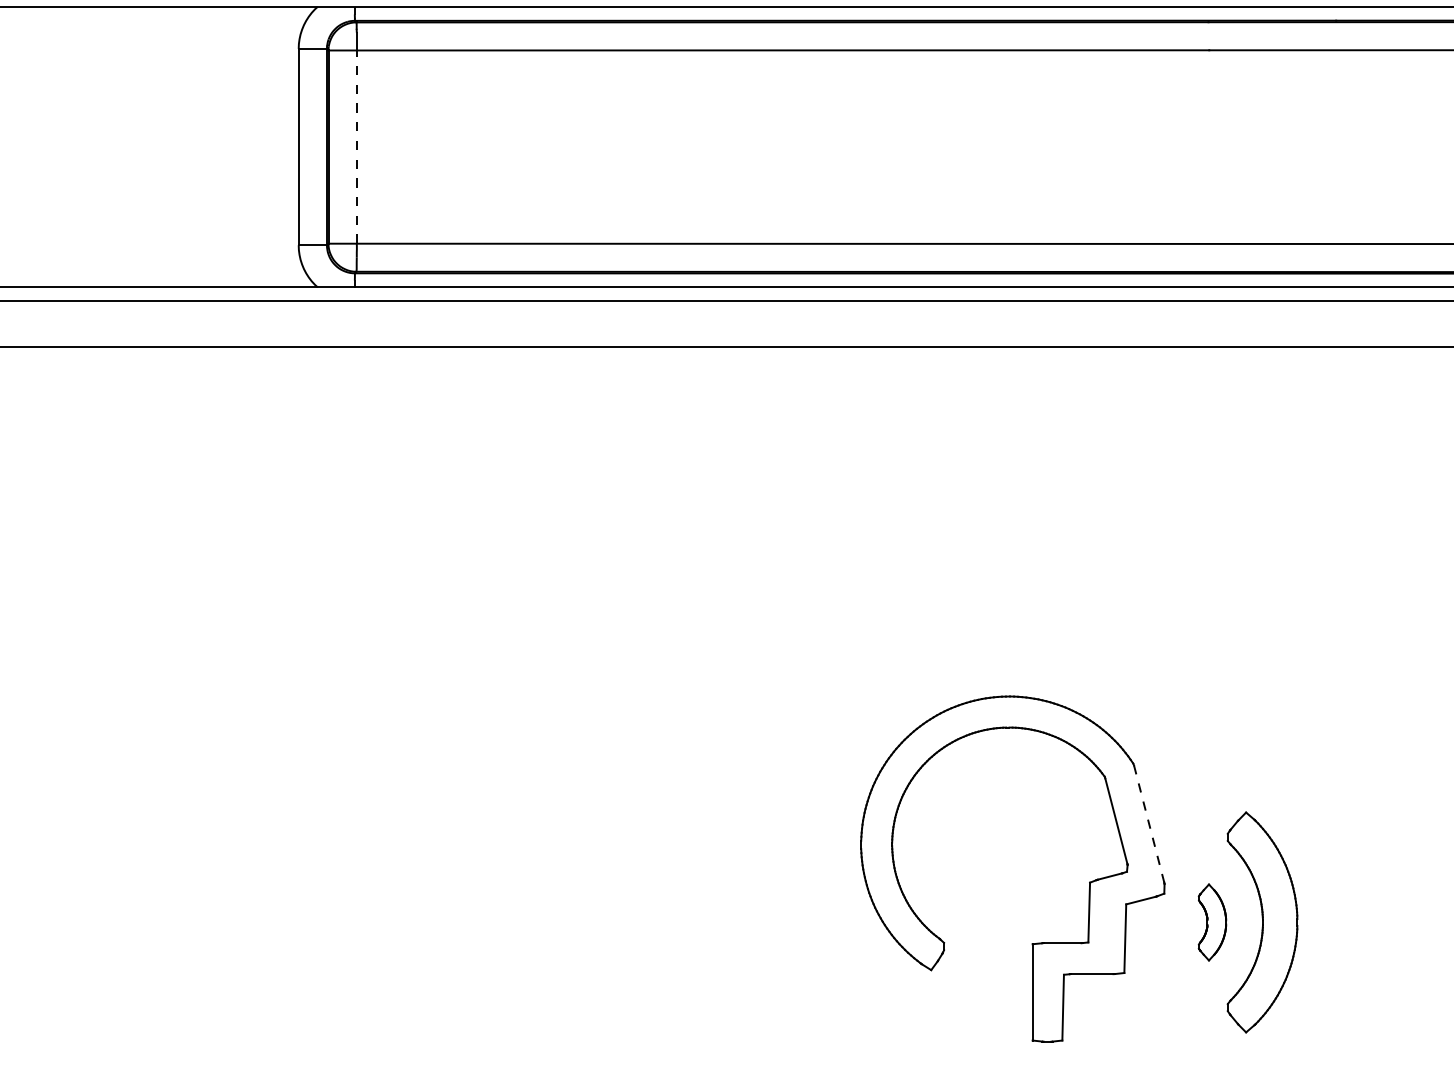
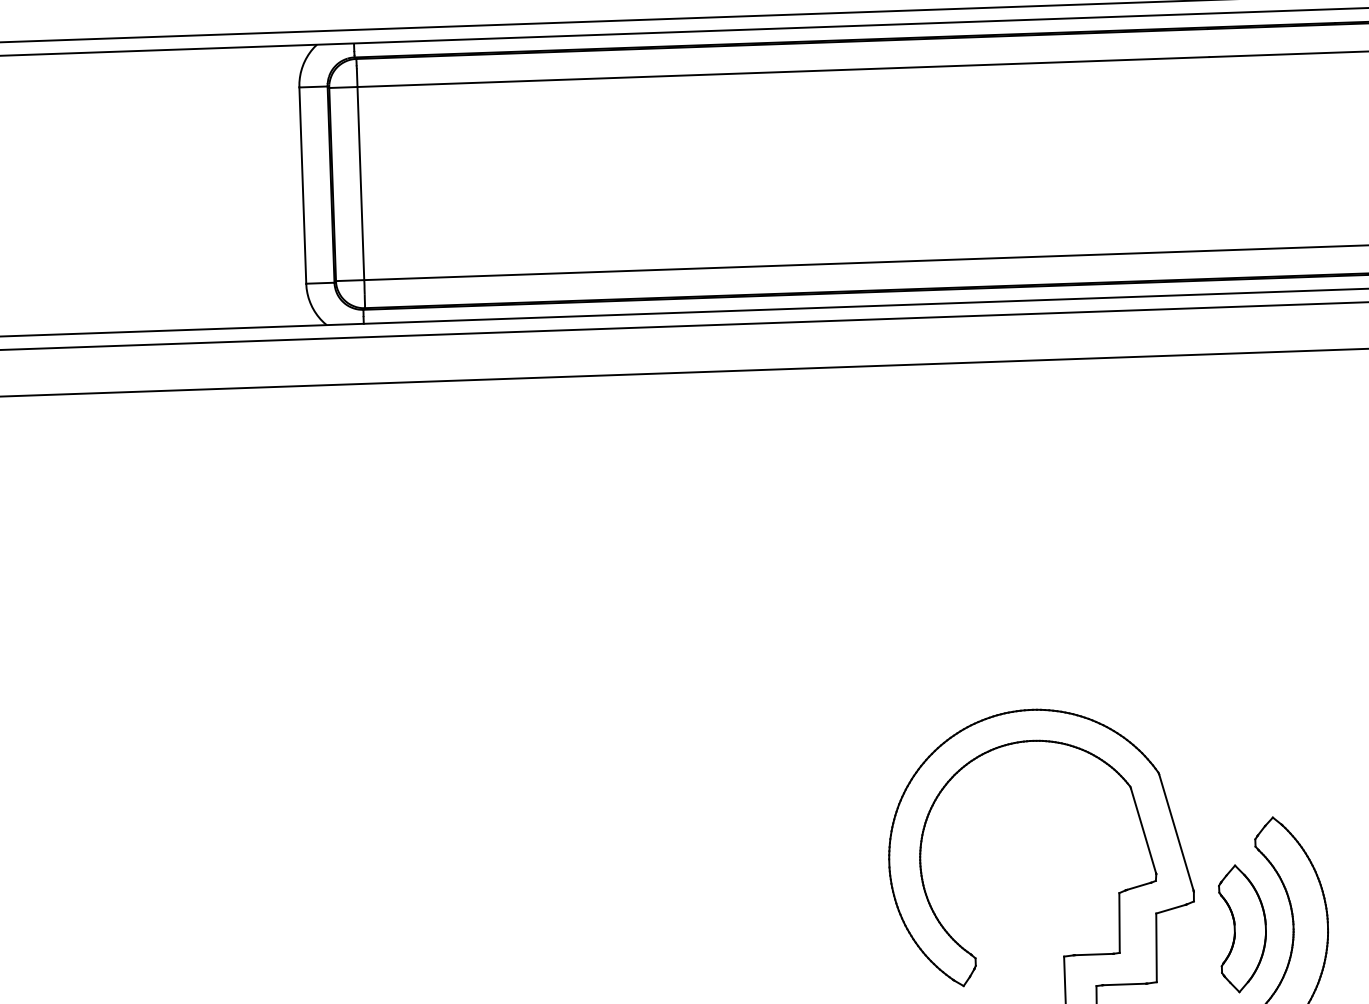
line: (356, 147) -> (360, 183), dashed -> solid
line: (1149, 823) -> (1176, 831), dashed -> solid
part: (1212, 922) -> (1243, 928), size x1.67

